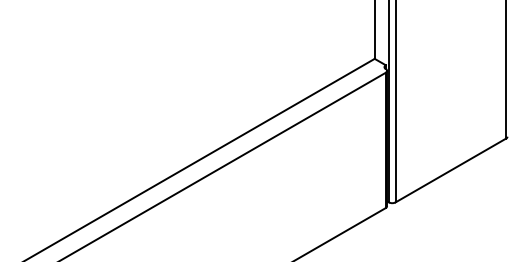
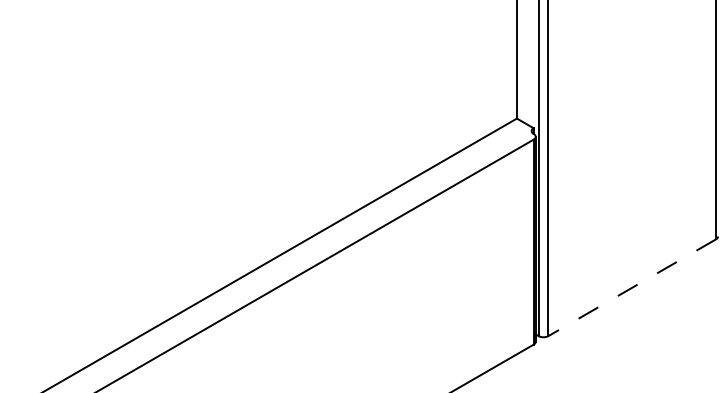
line: (450, 170) -> (631, 287), solid -> dashed

